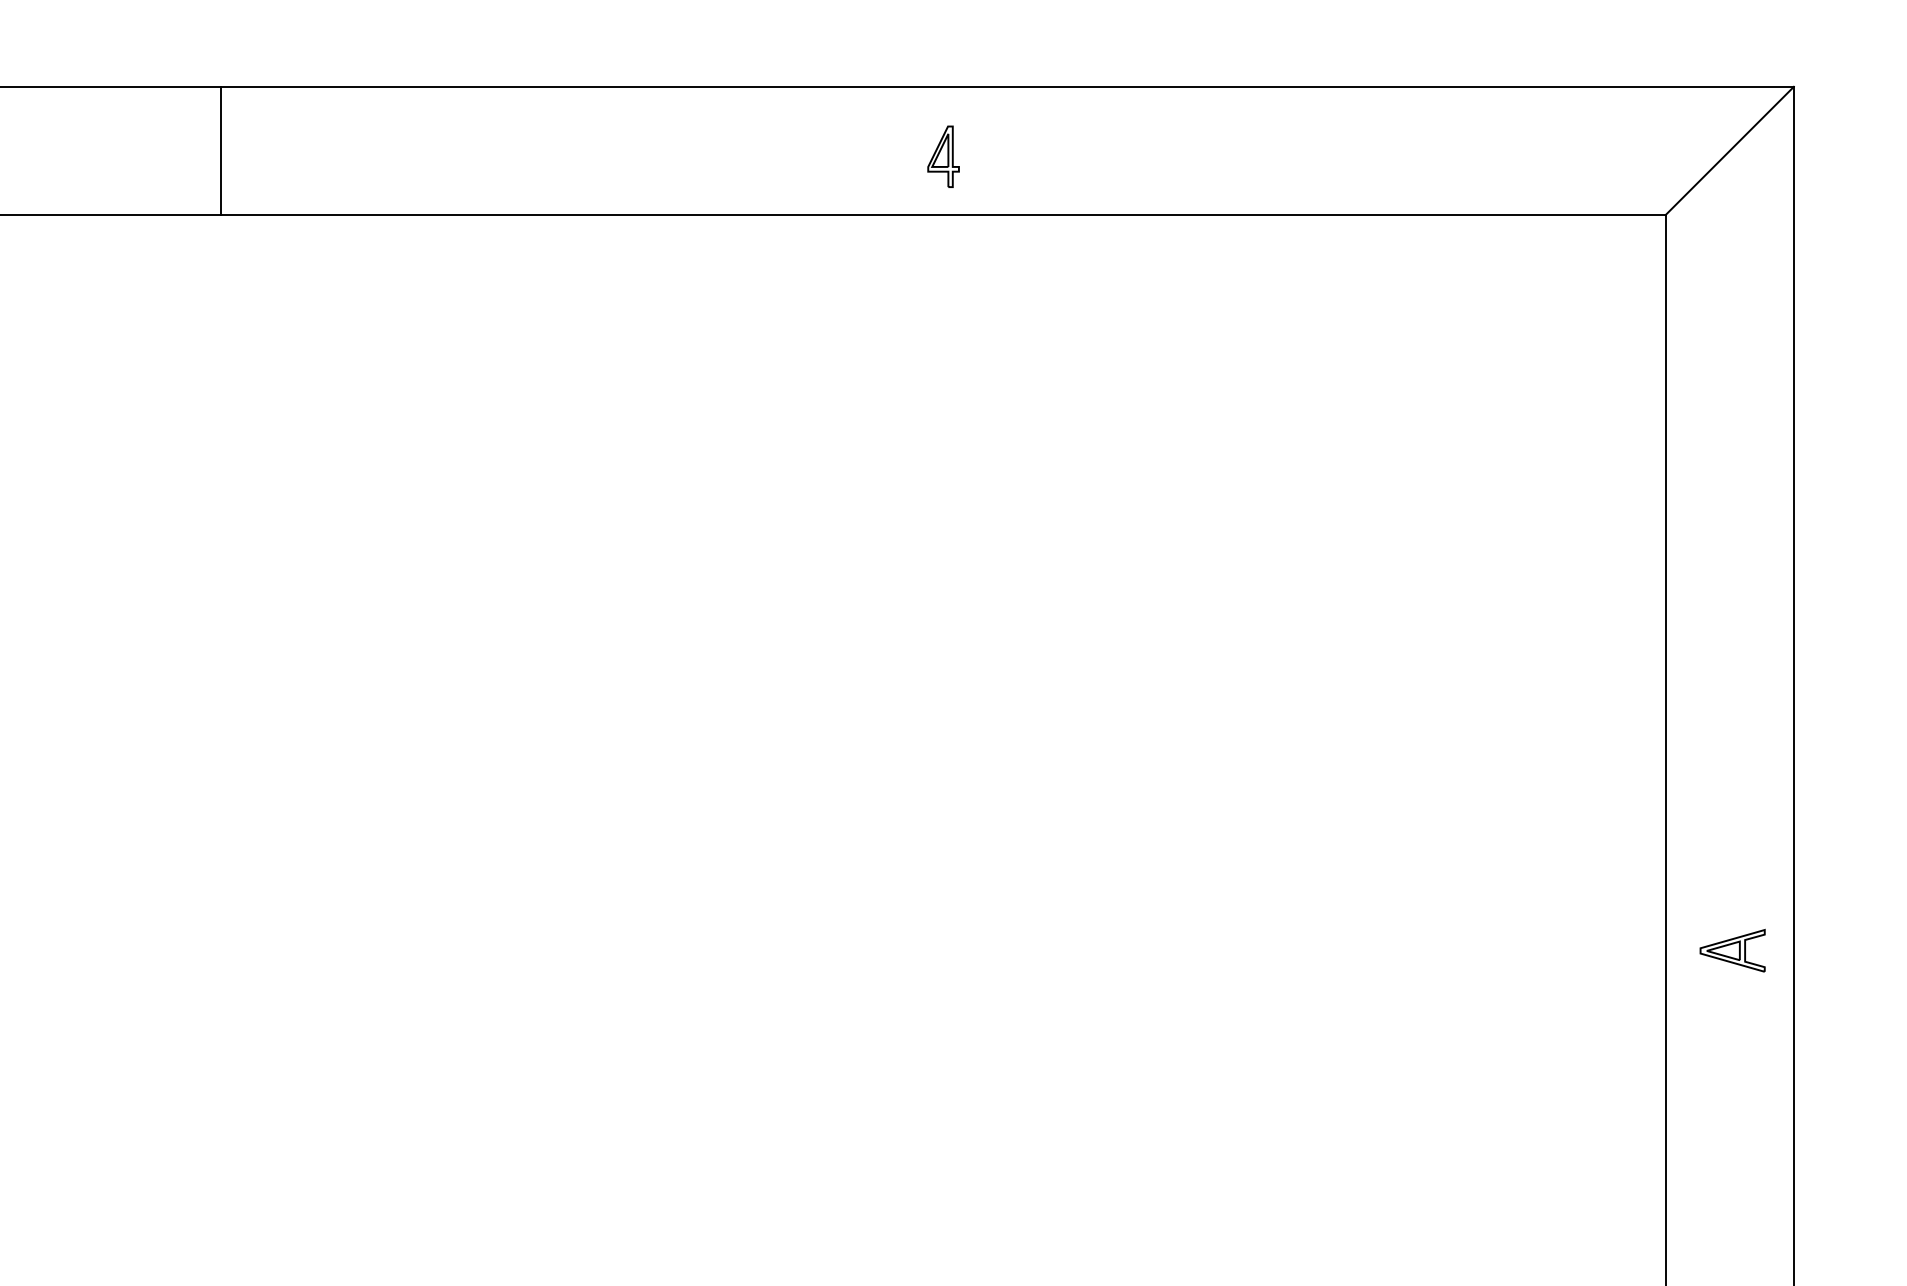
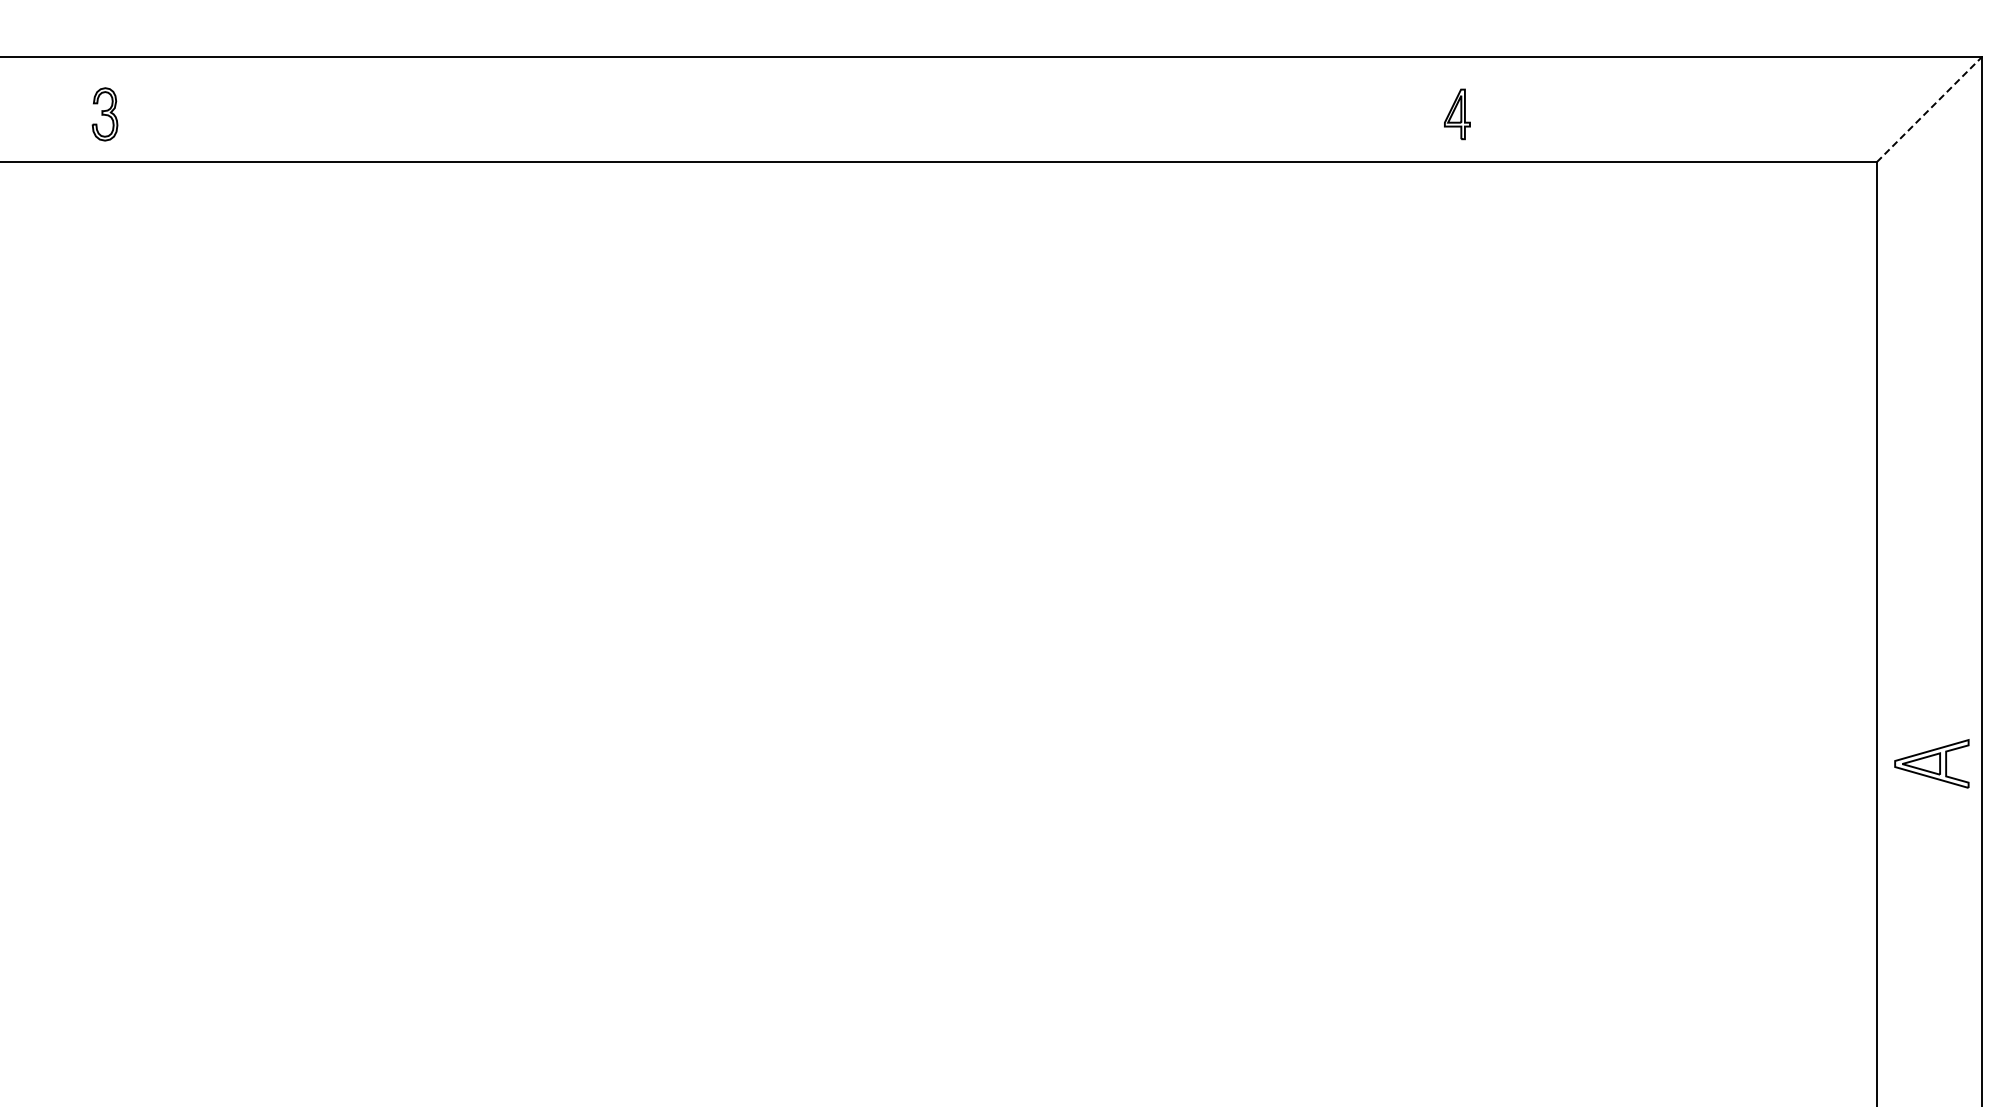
line: (221, 150) -> (695, 109), removed
line: (1729, 150) -> (1929, 109), solid -> dashed
part: (943, 156) -> (1457, 114), moved
part: (1732, 950) -> (1931, 763), size x1.4

